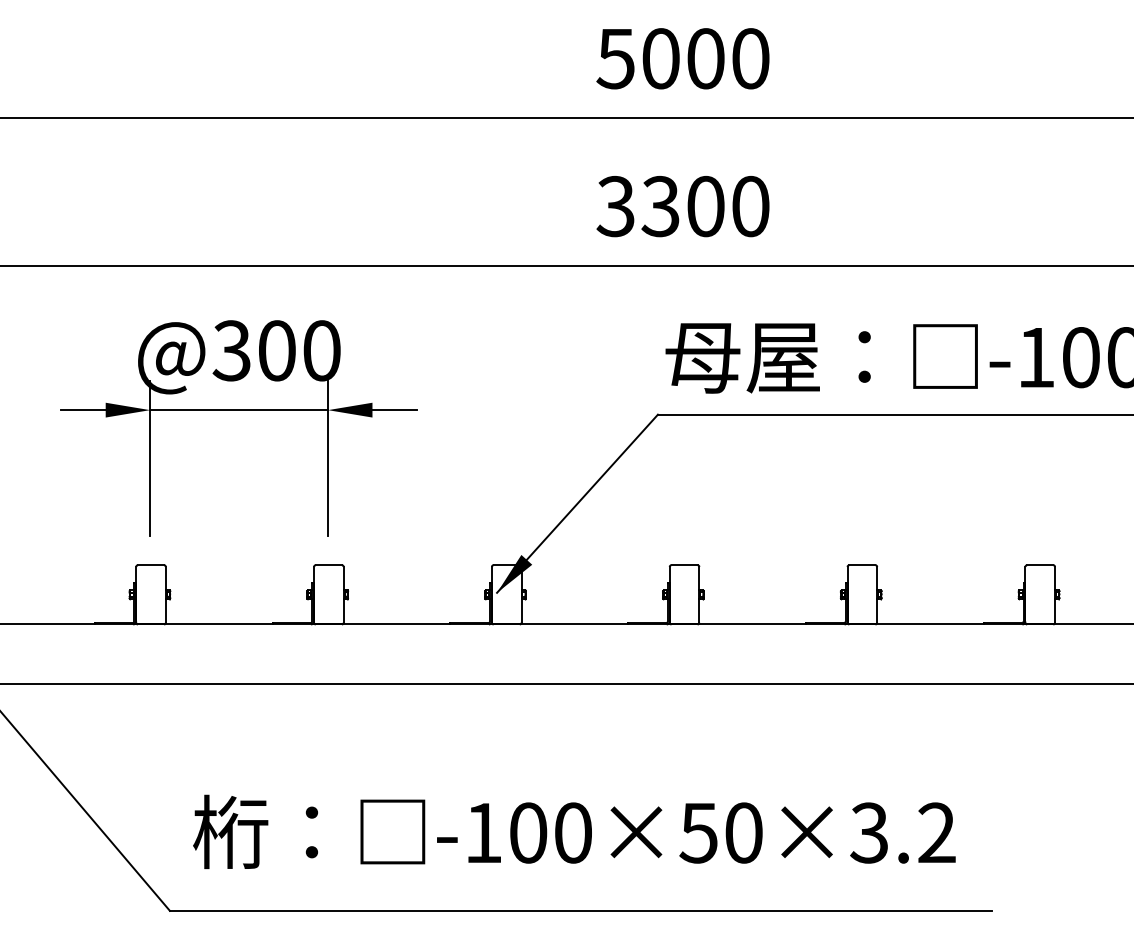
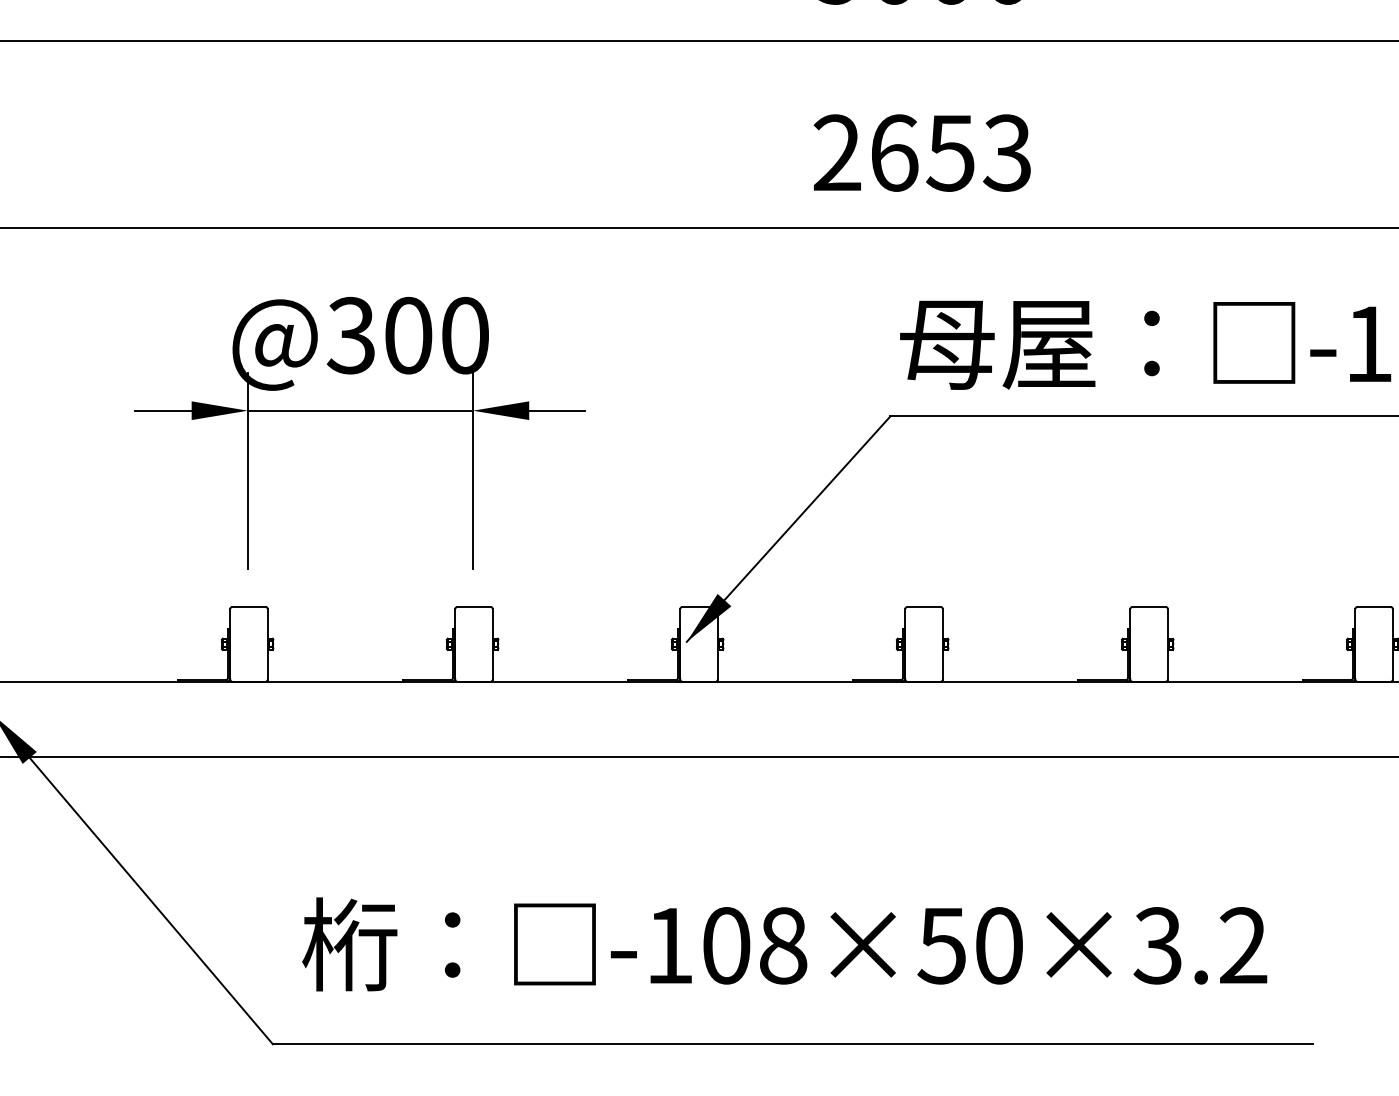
text: (682, 206) -> (921, 153), 3300 -> 2653
text: (573, 832) -> (783, 945), -100×50×3.2 -> -108×50×3.2

